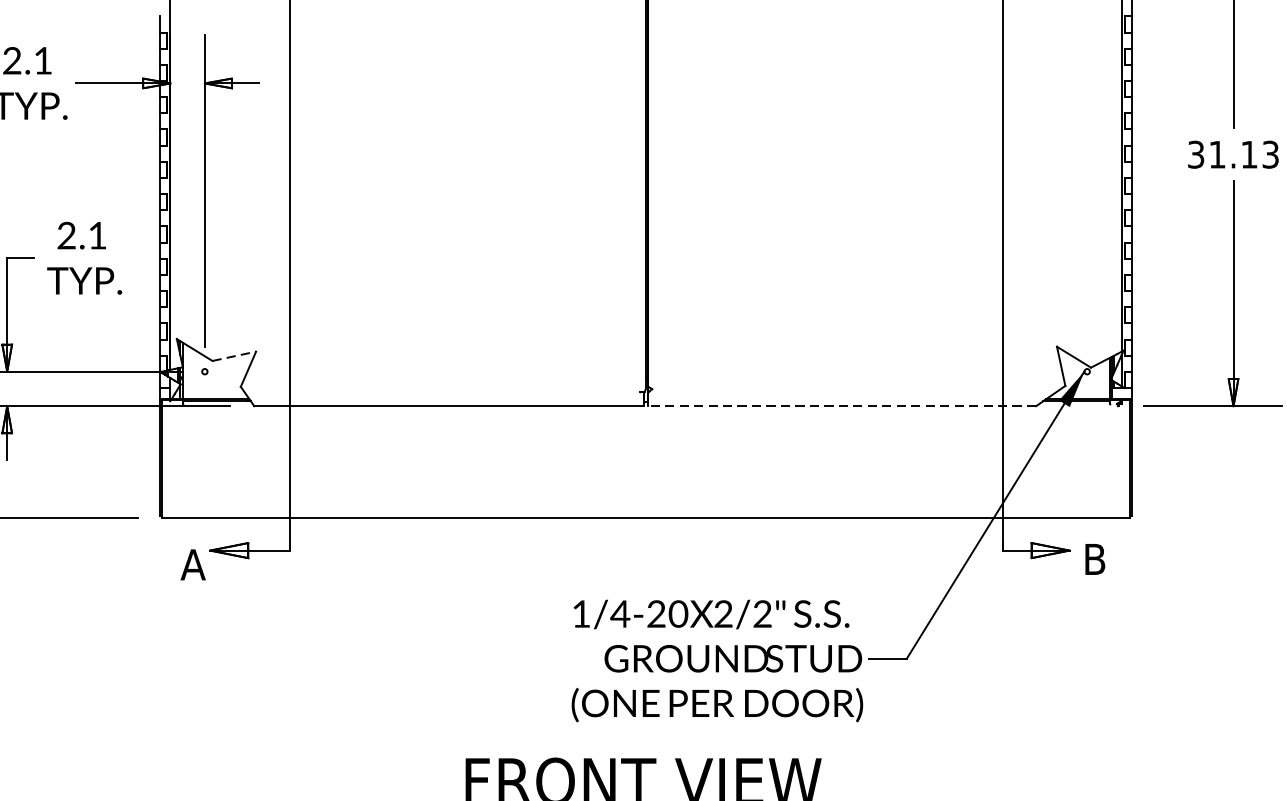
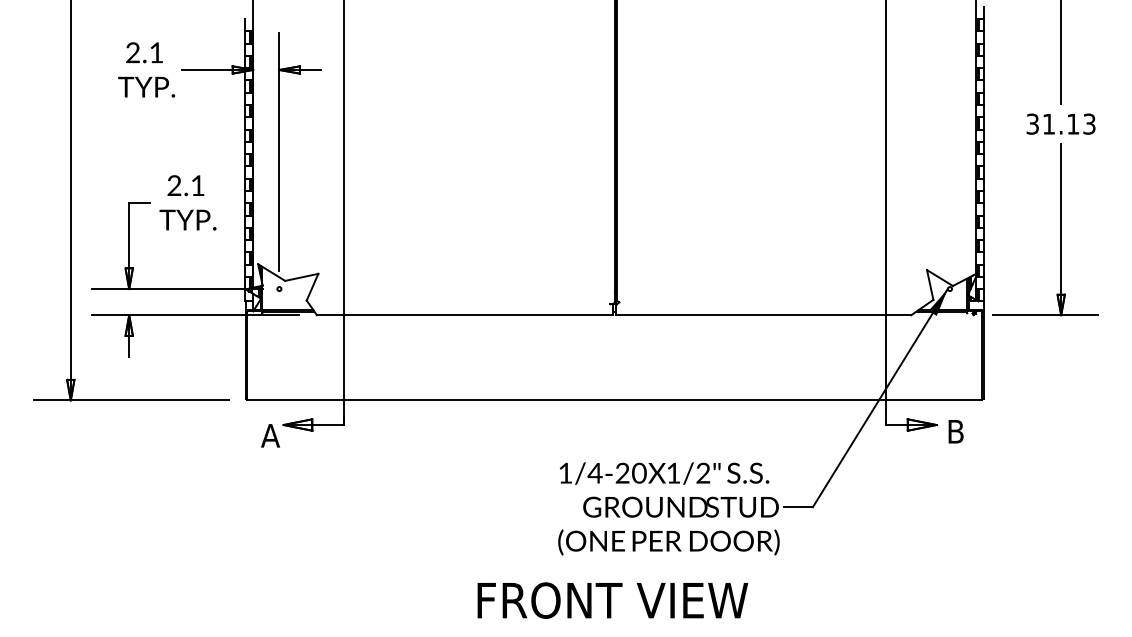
line: (233, 356) -> (301, 277), dashed -> solid
line: (841, 406) -> (763, 315), dashed -> solid
text: (723, 613) -> (673, 472), 2/2" -> 1/2"

